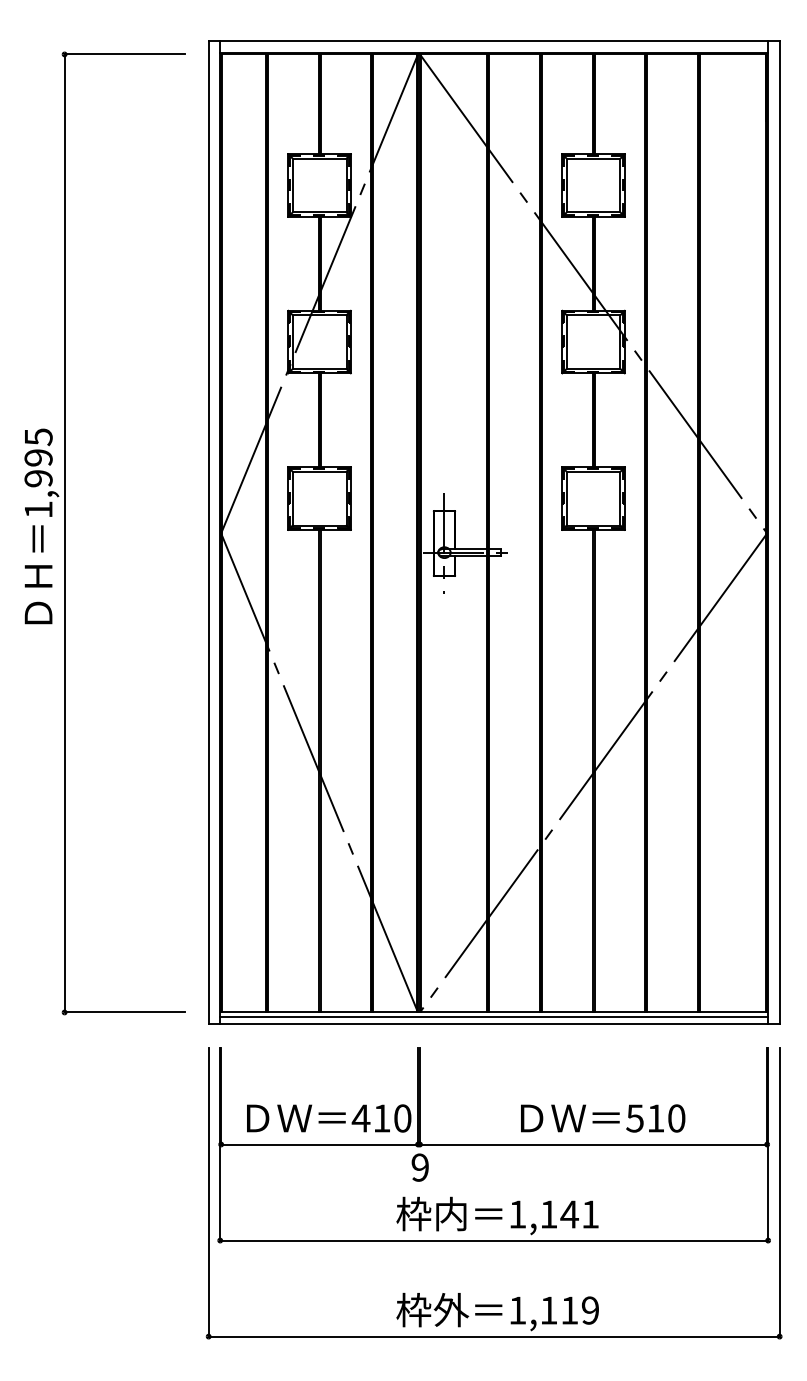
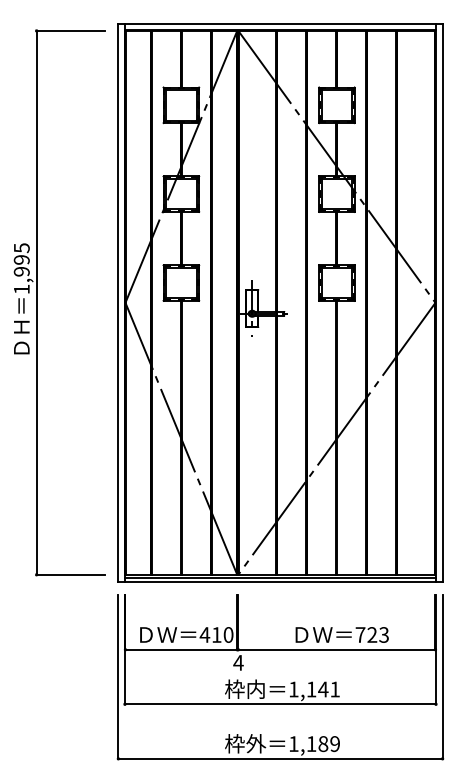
text: (654, 1117) -> (371, 634), 510 -> 723
text: (420, 1166) -> (238, 662), 9 -> 4
text: (569, 1311) -> (323, 744), 1,119 -> 1,189

